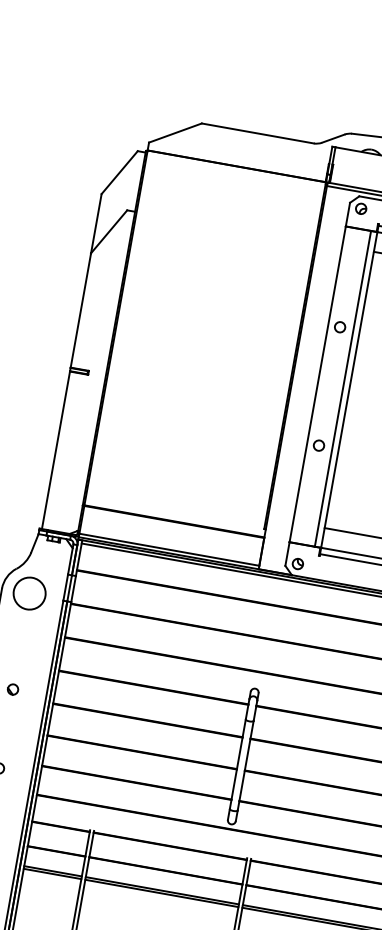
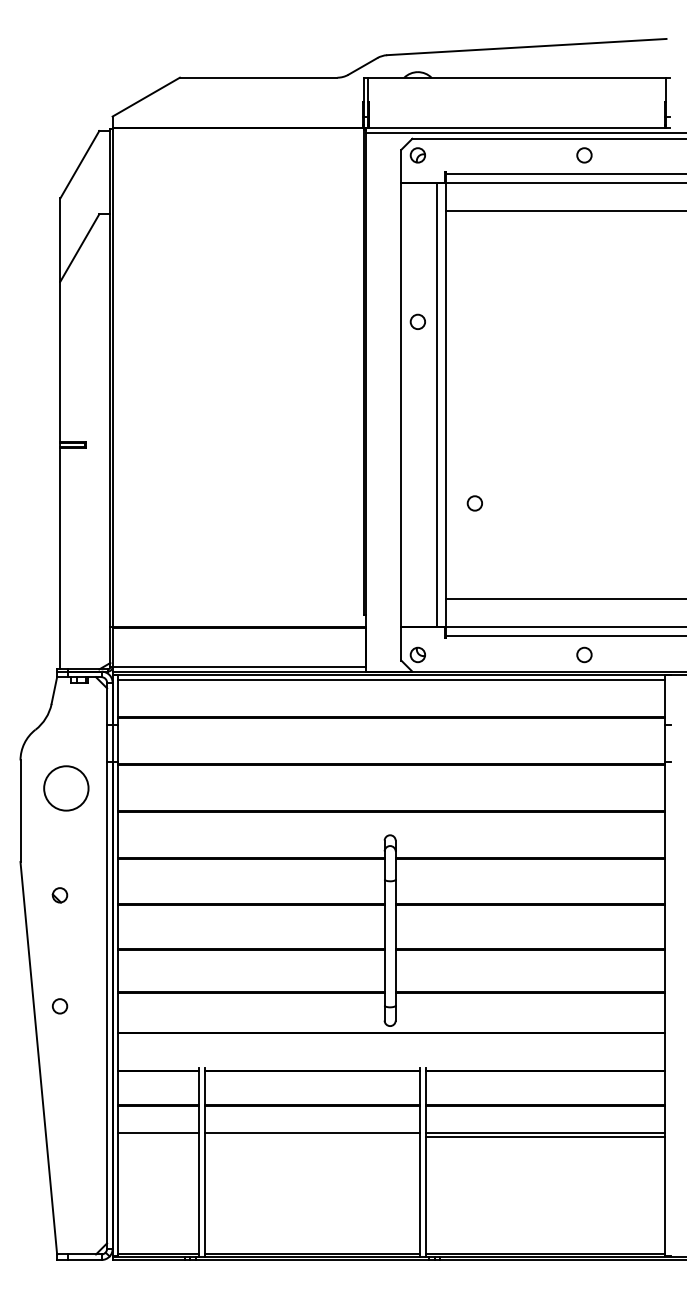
circle: (318, 445) -> (474, 503), moved
circle: (29, 593) -> (66, 788), moved
line: (52, 874) -> (158, 1137), removed
line: (161, 893) -> (312, 1137), removed

